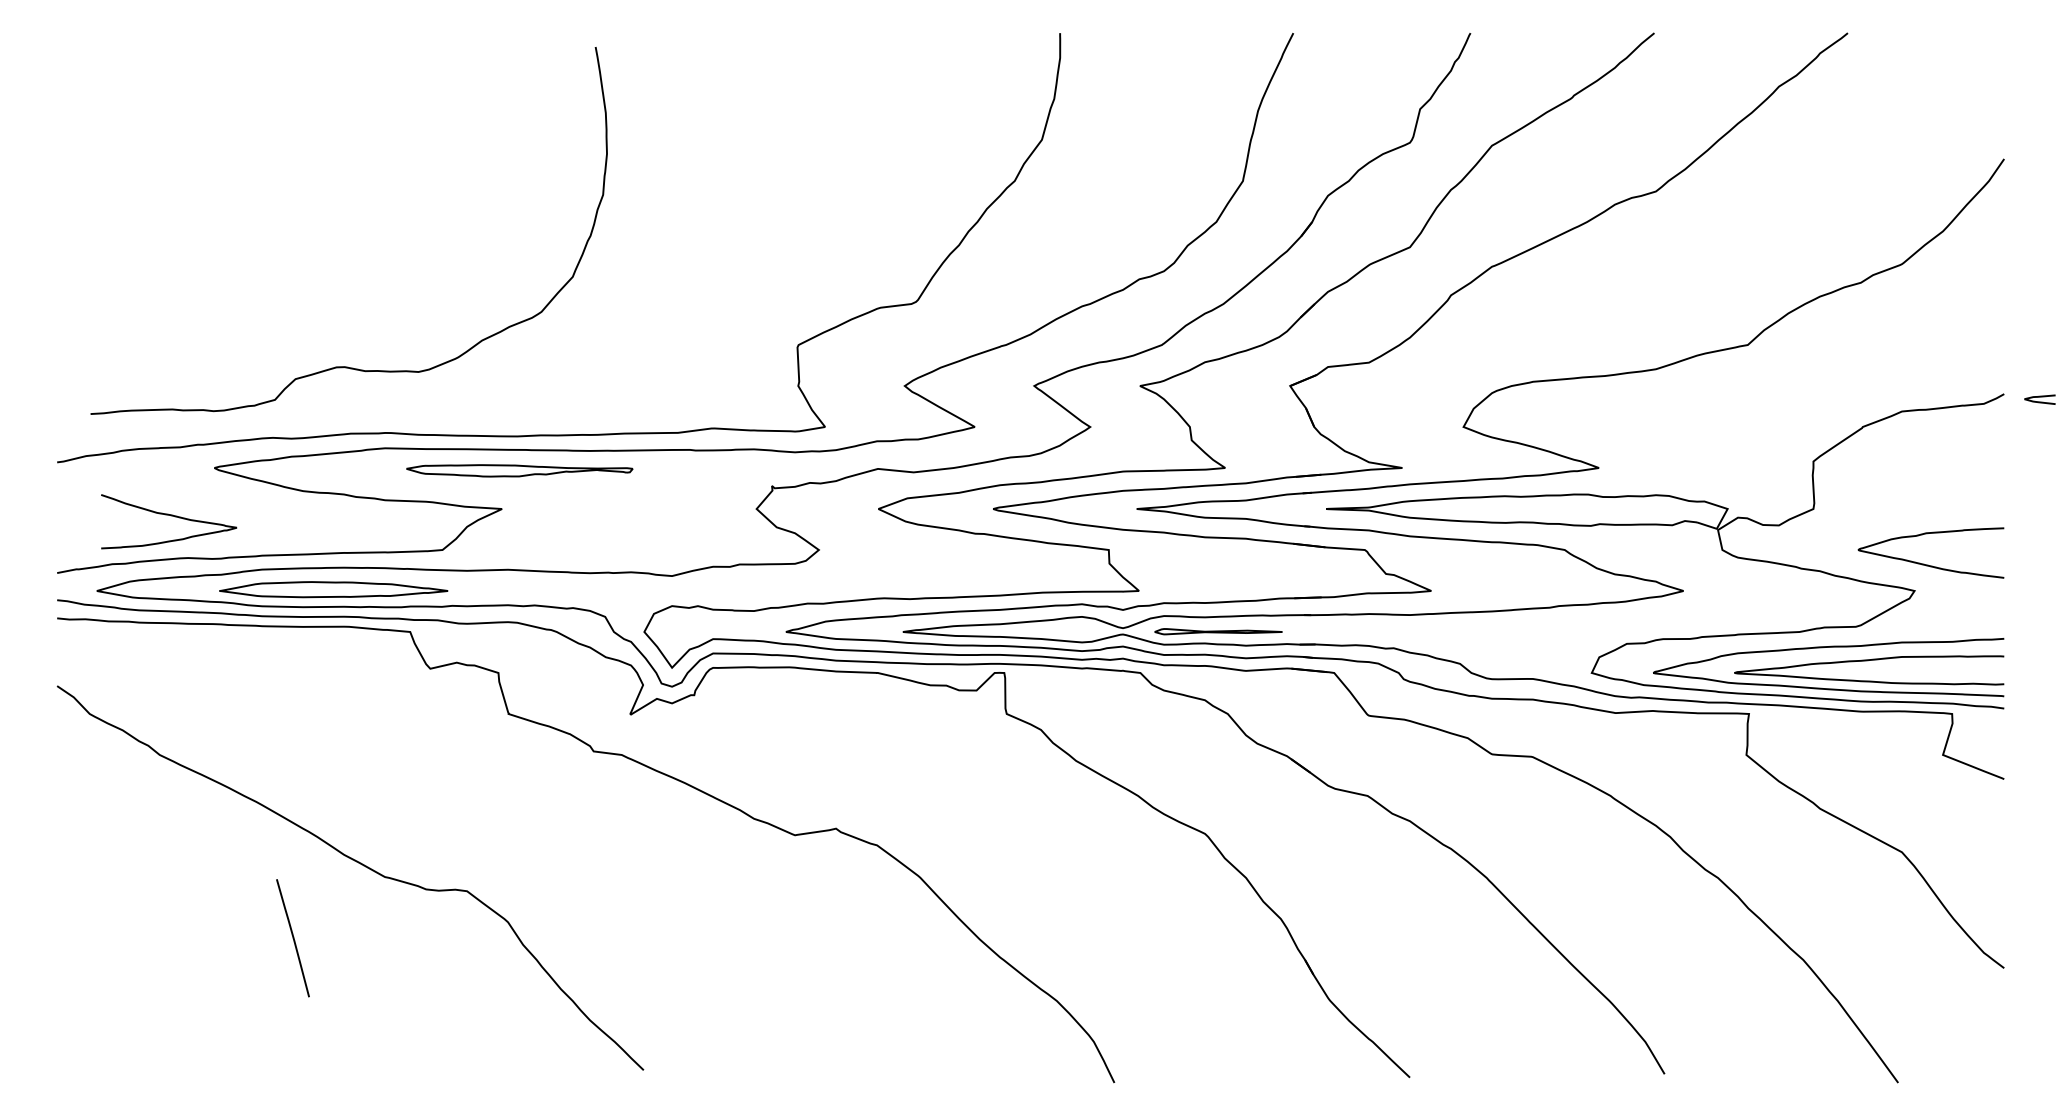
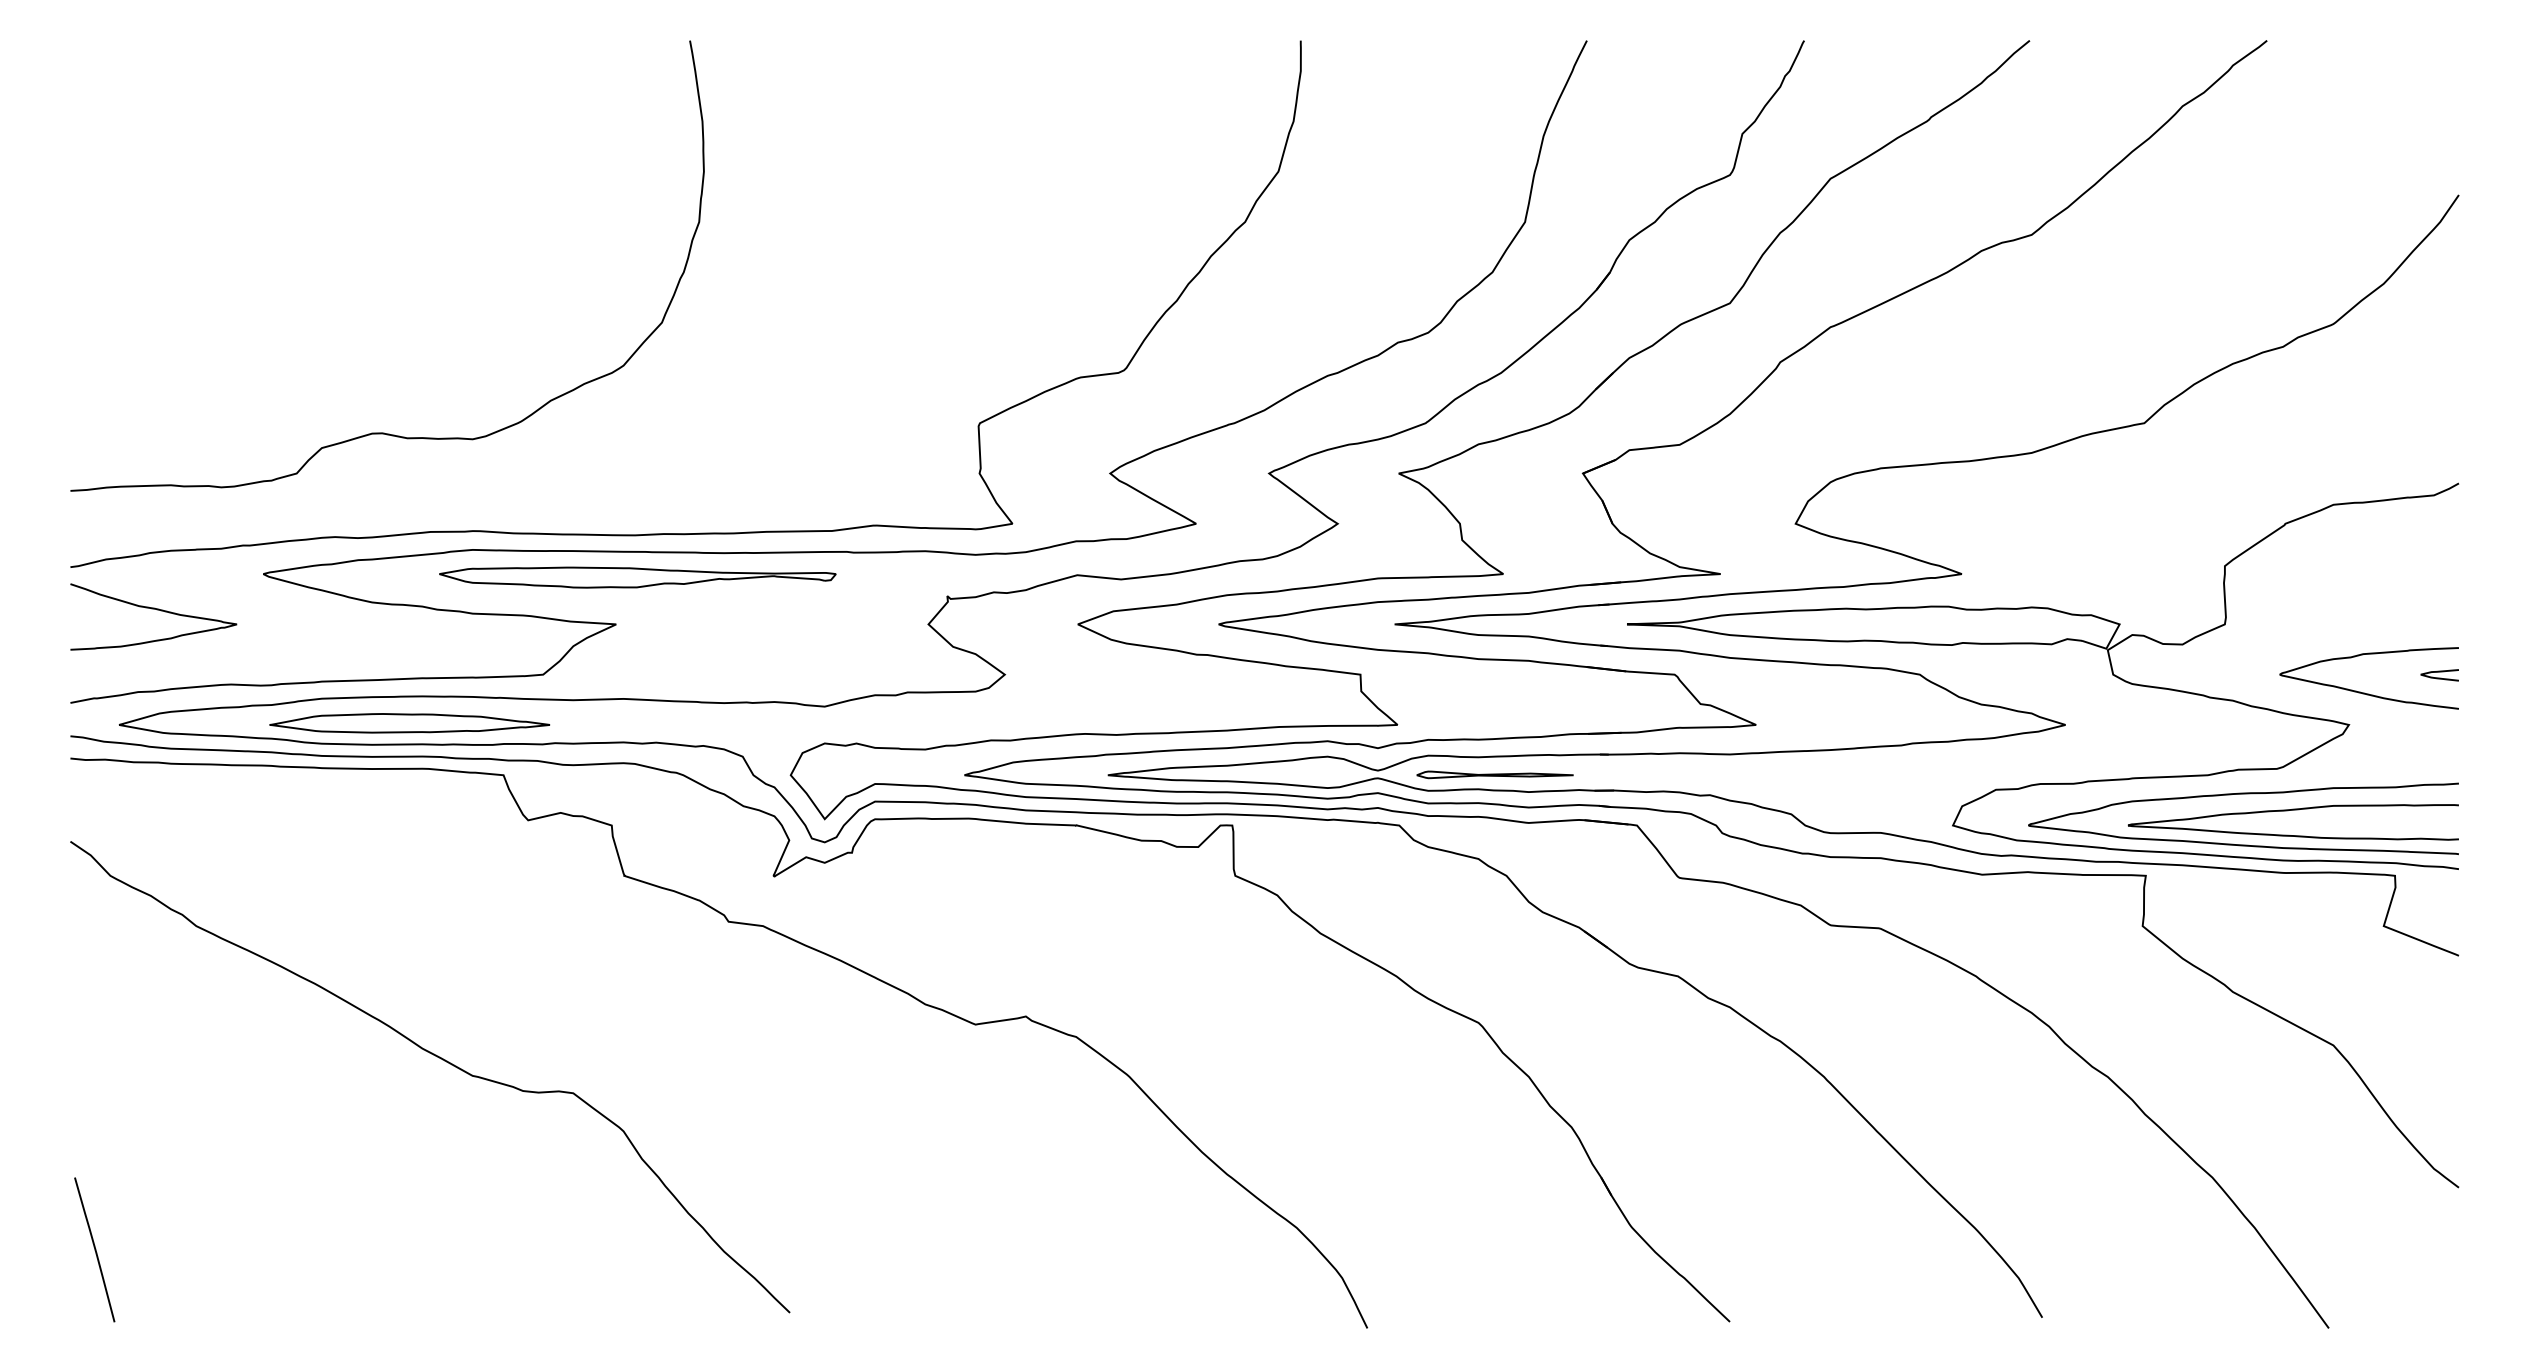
curve: (346, 366) -> (384, 432), moved
curve: (2039, 401) -> (2439, 677), moved
part: (519, 470) -> (637, 577), size x1.43
curve: (168, 515) -> (153, 609), moved
line: (292, 937) -> (94, 1249), moved

